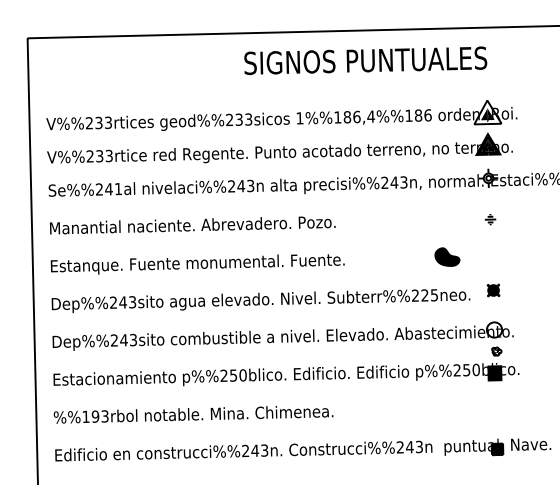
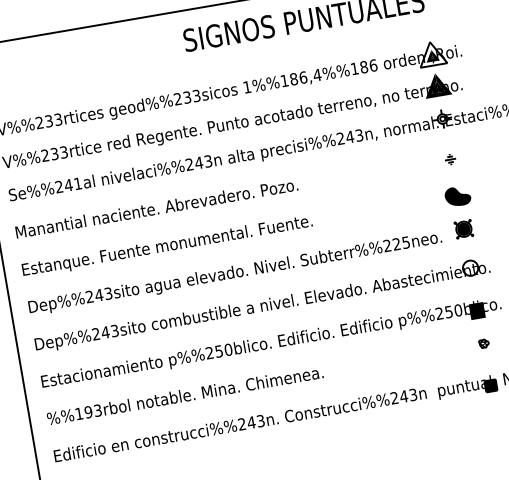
part: (447, 256) -> (457, 195), moved
part: (493, 290) -> (463, 229), size x1.43
part: (496, 351) -> (483, 343), moved

